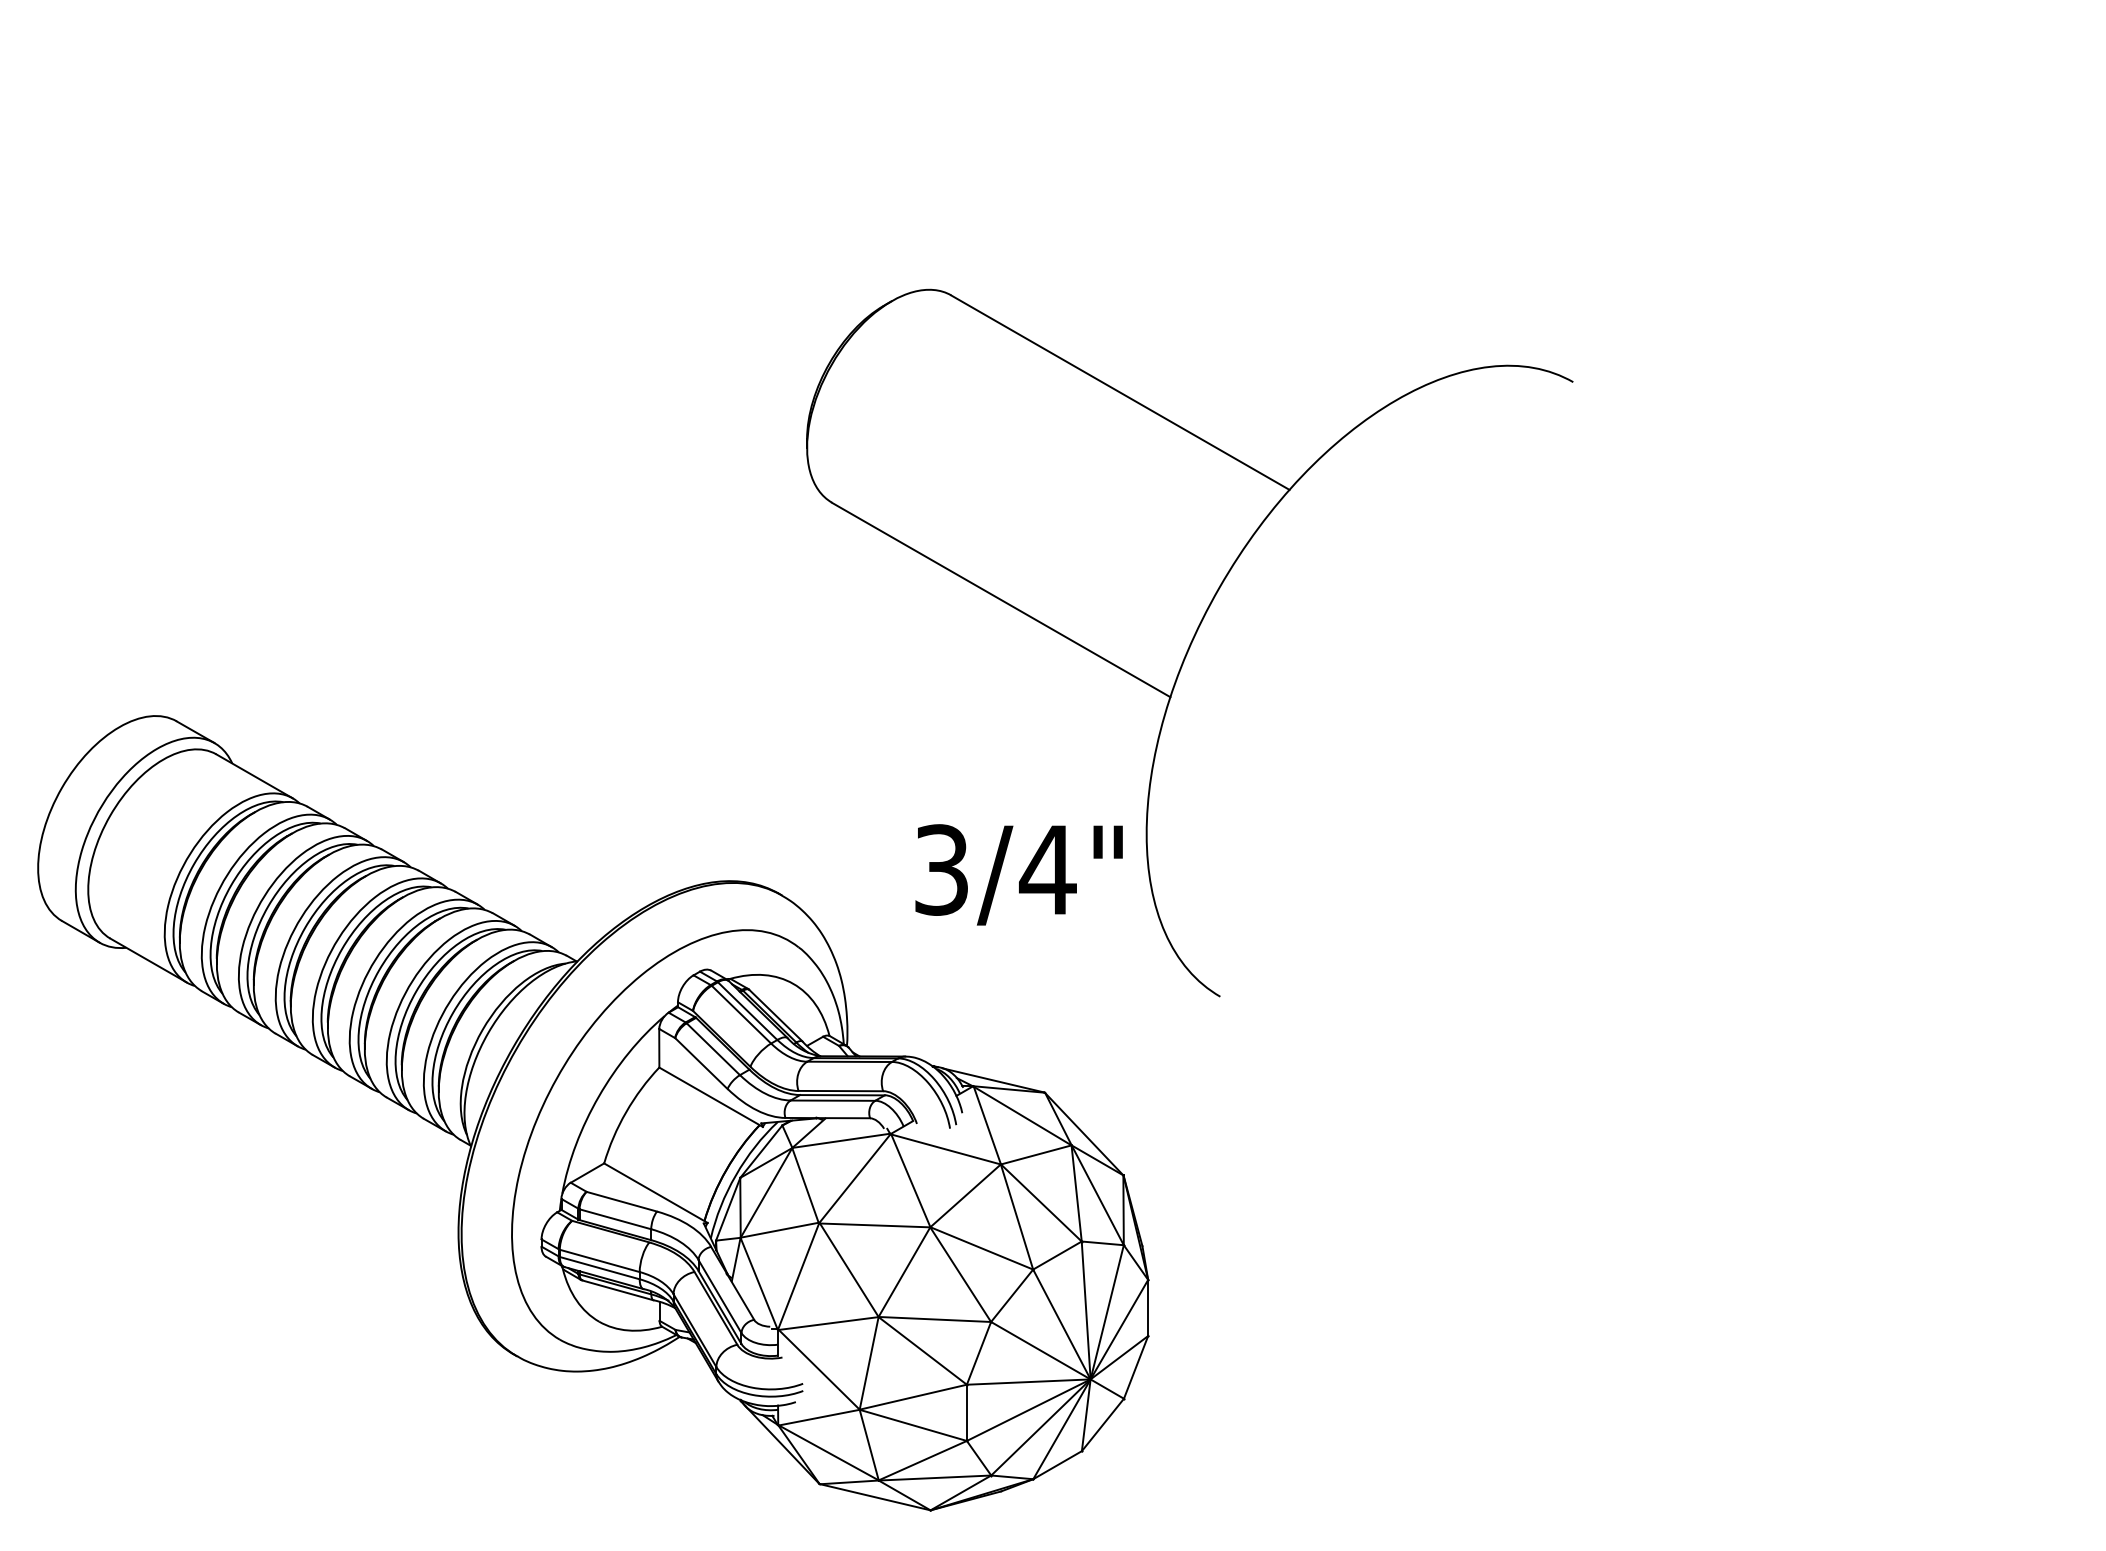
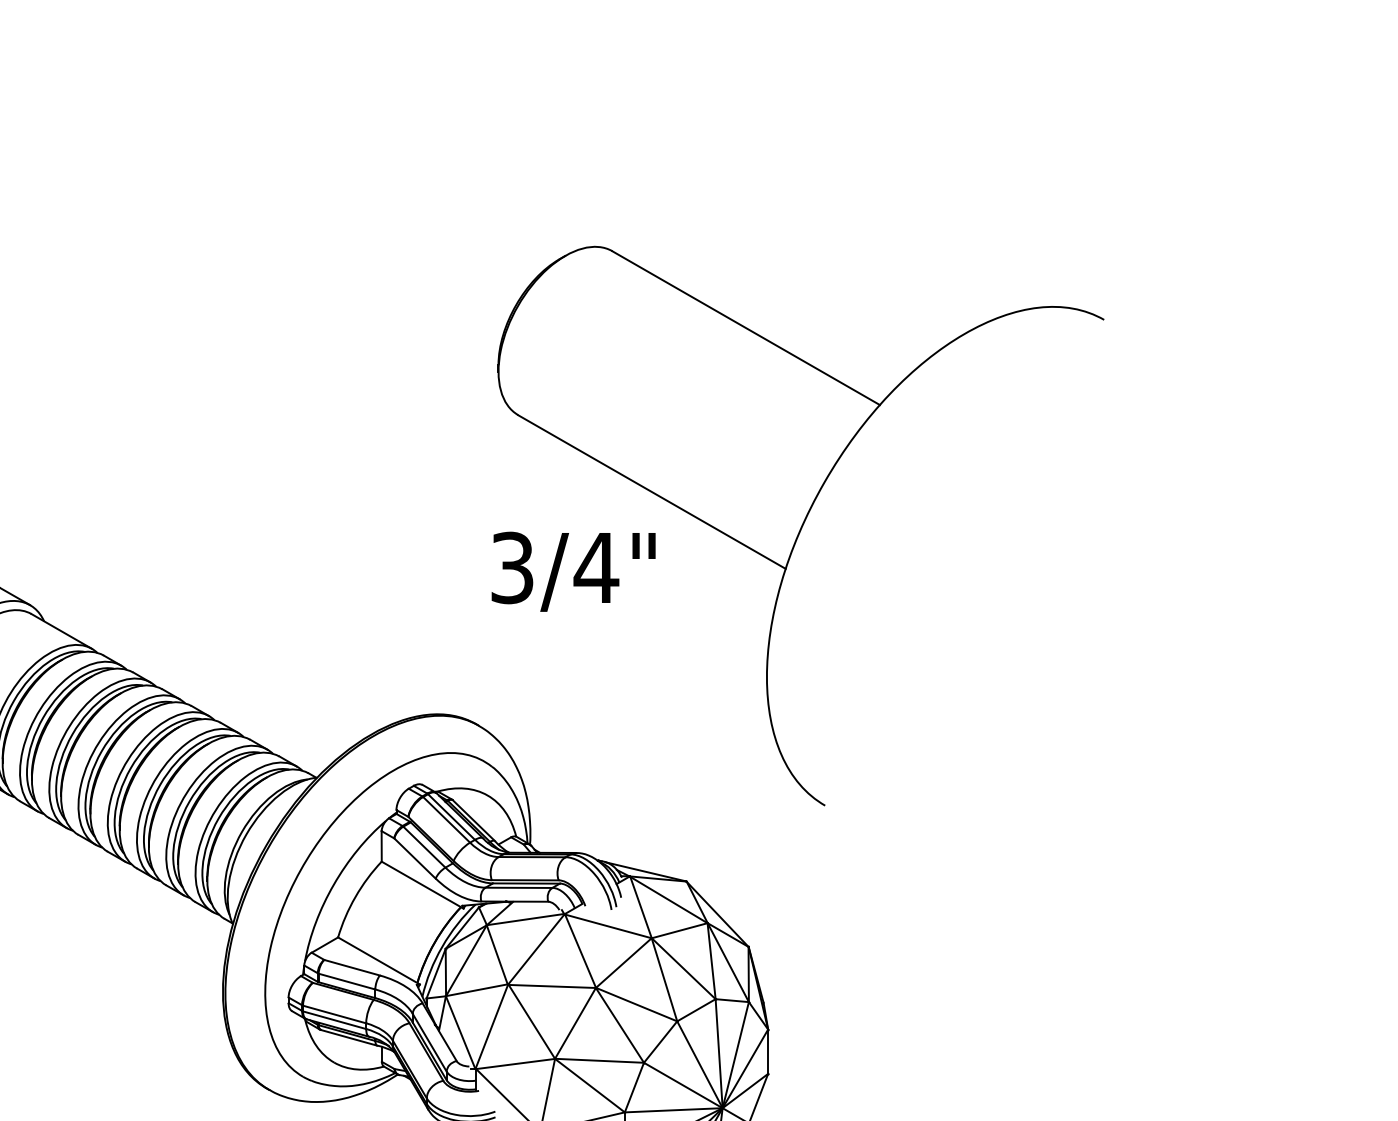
text: (1018, 874) -> (573, 571), moved

